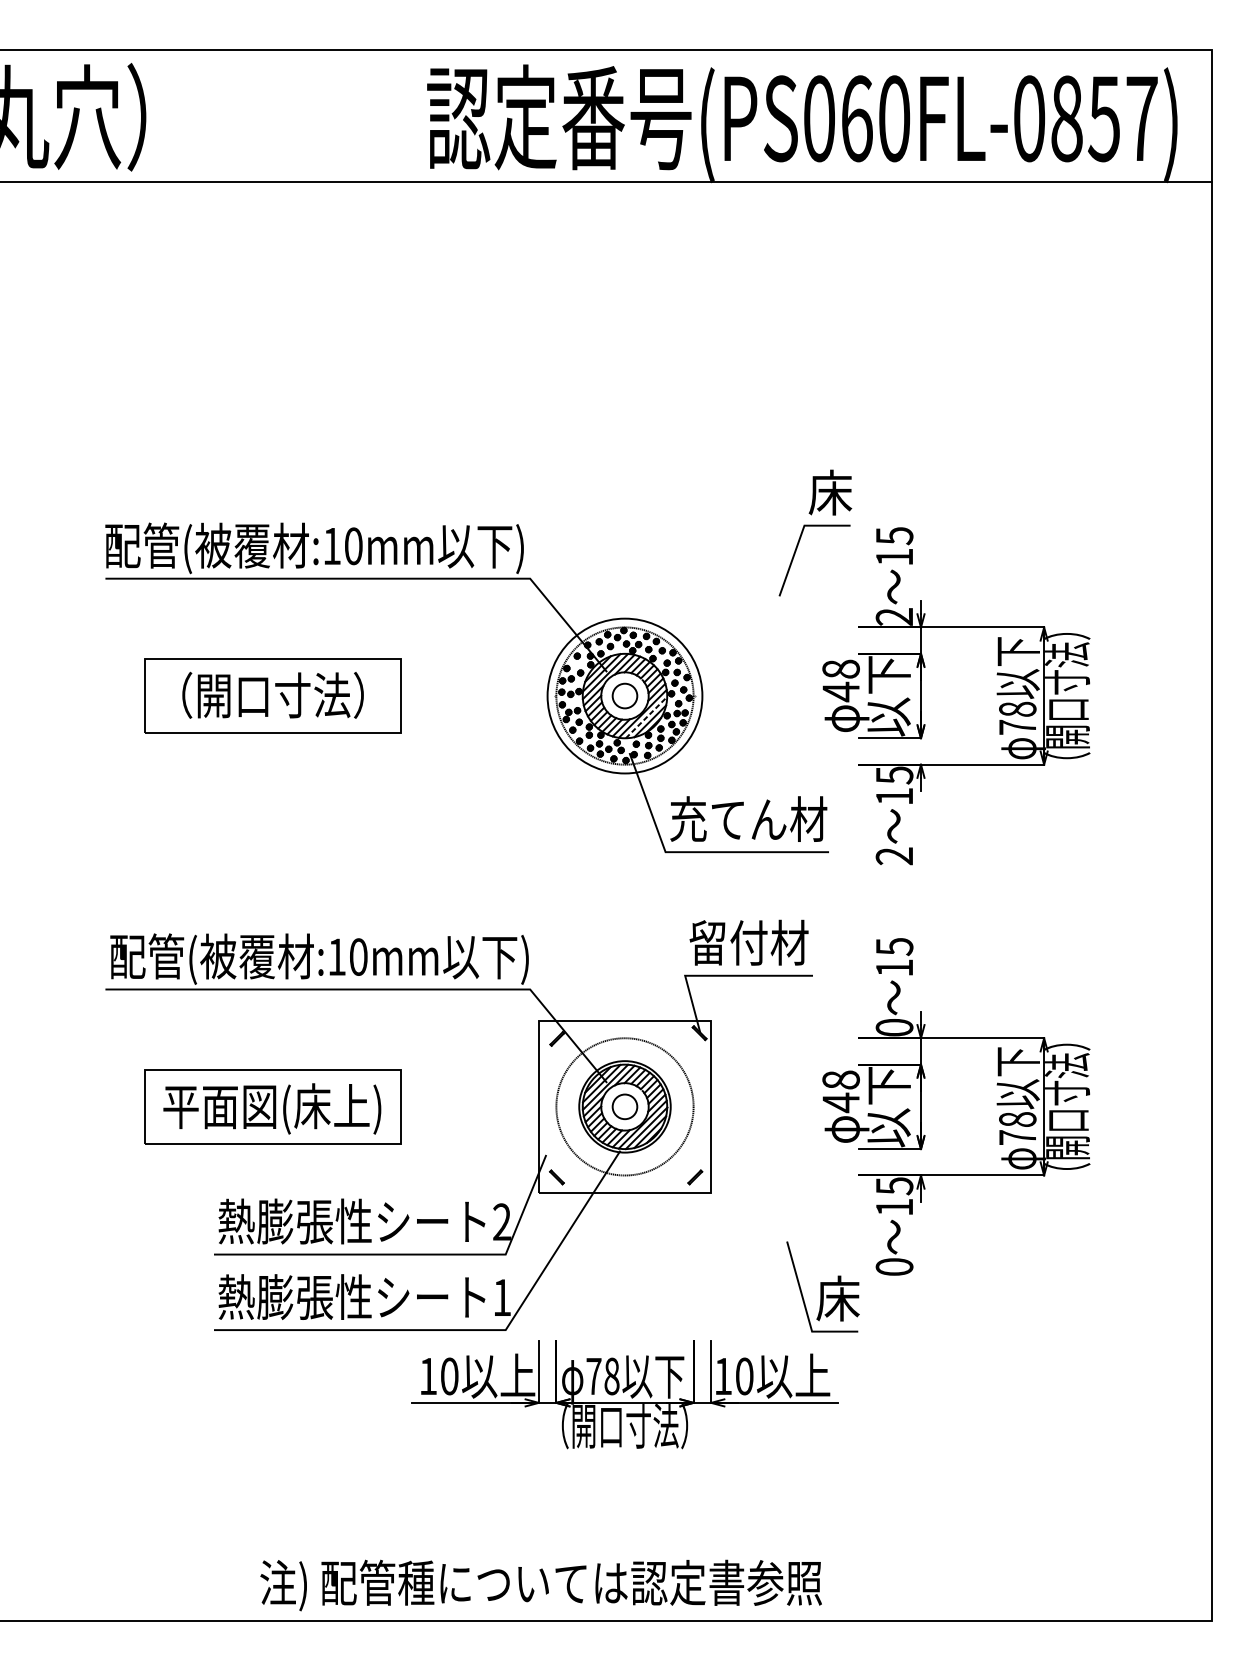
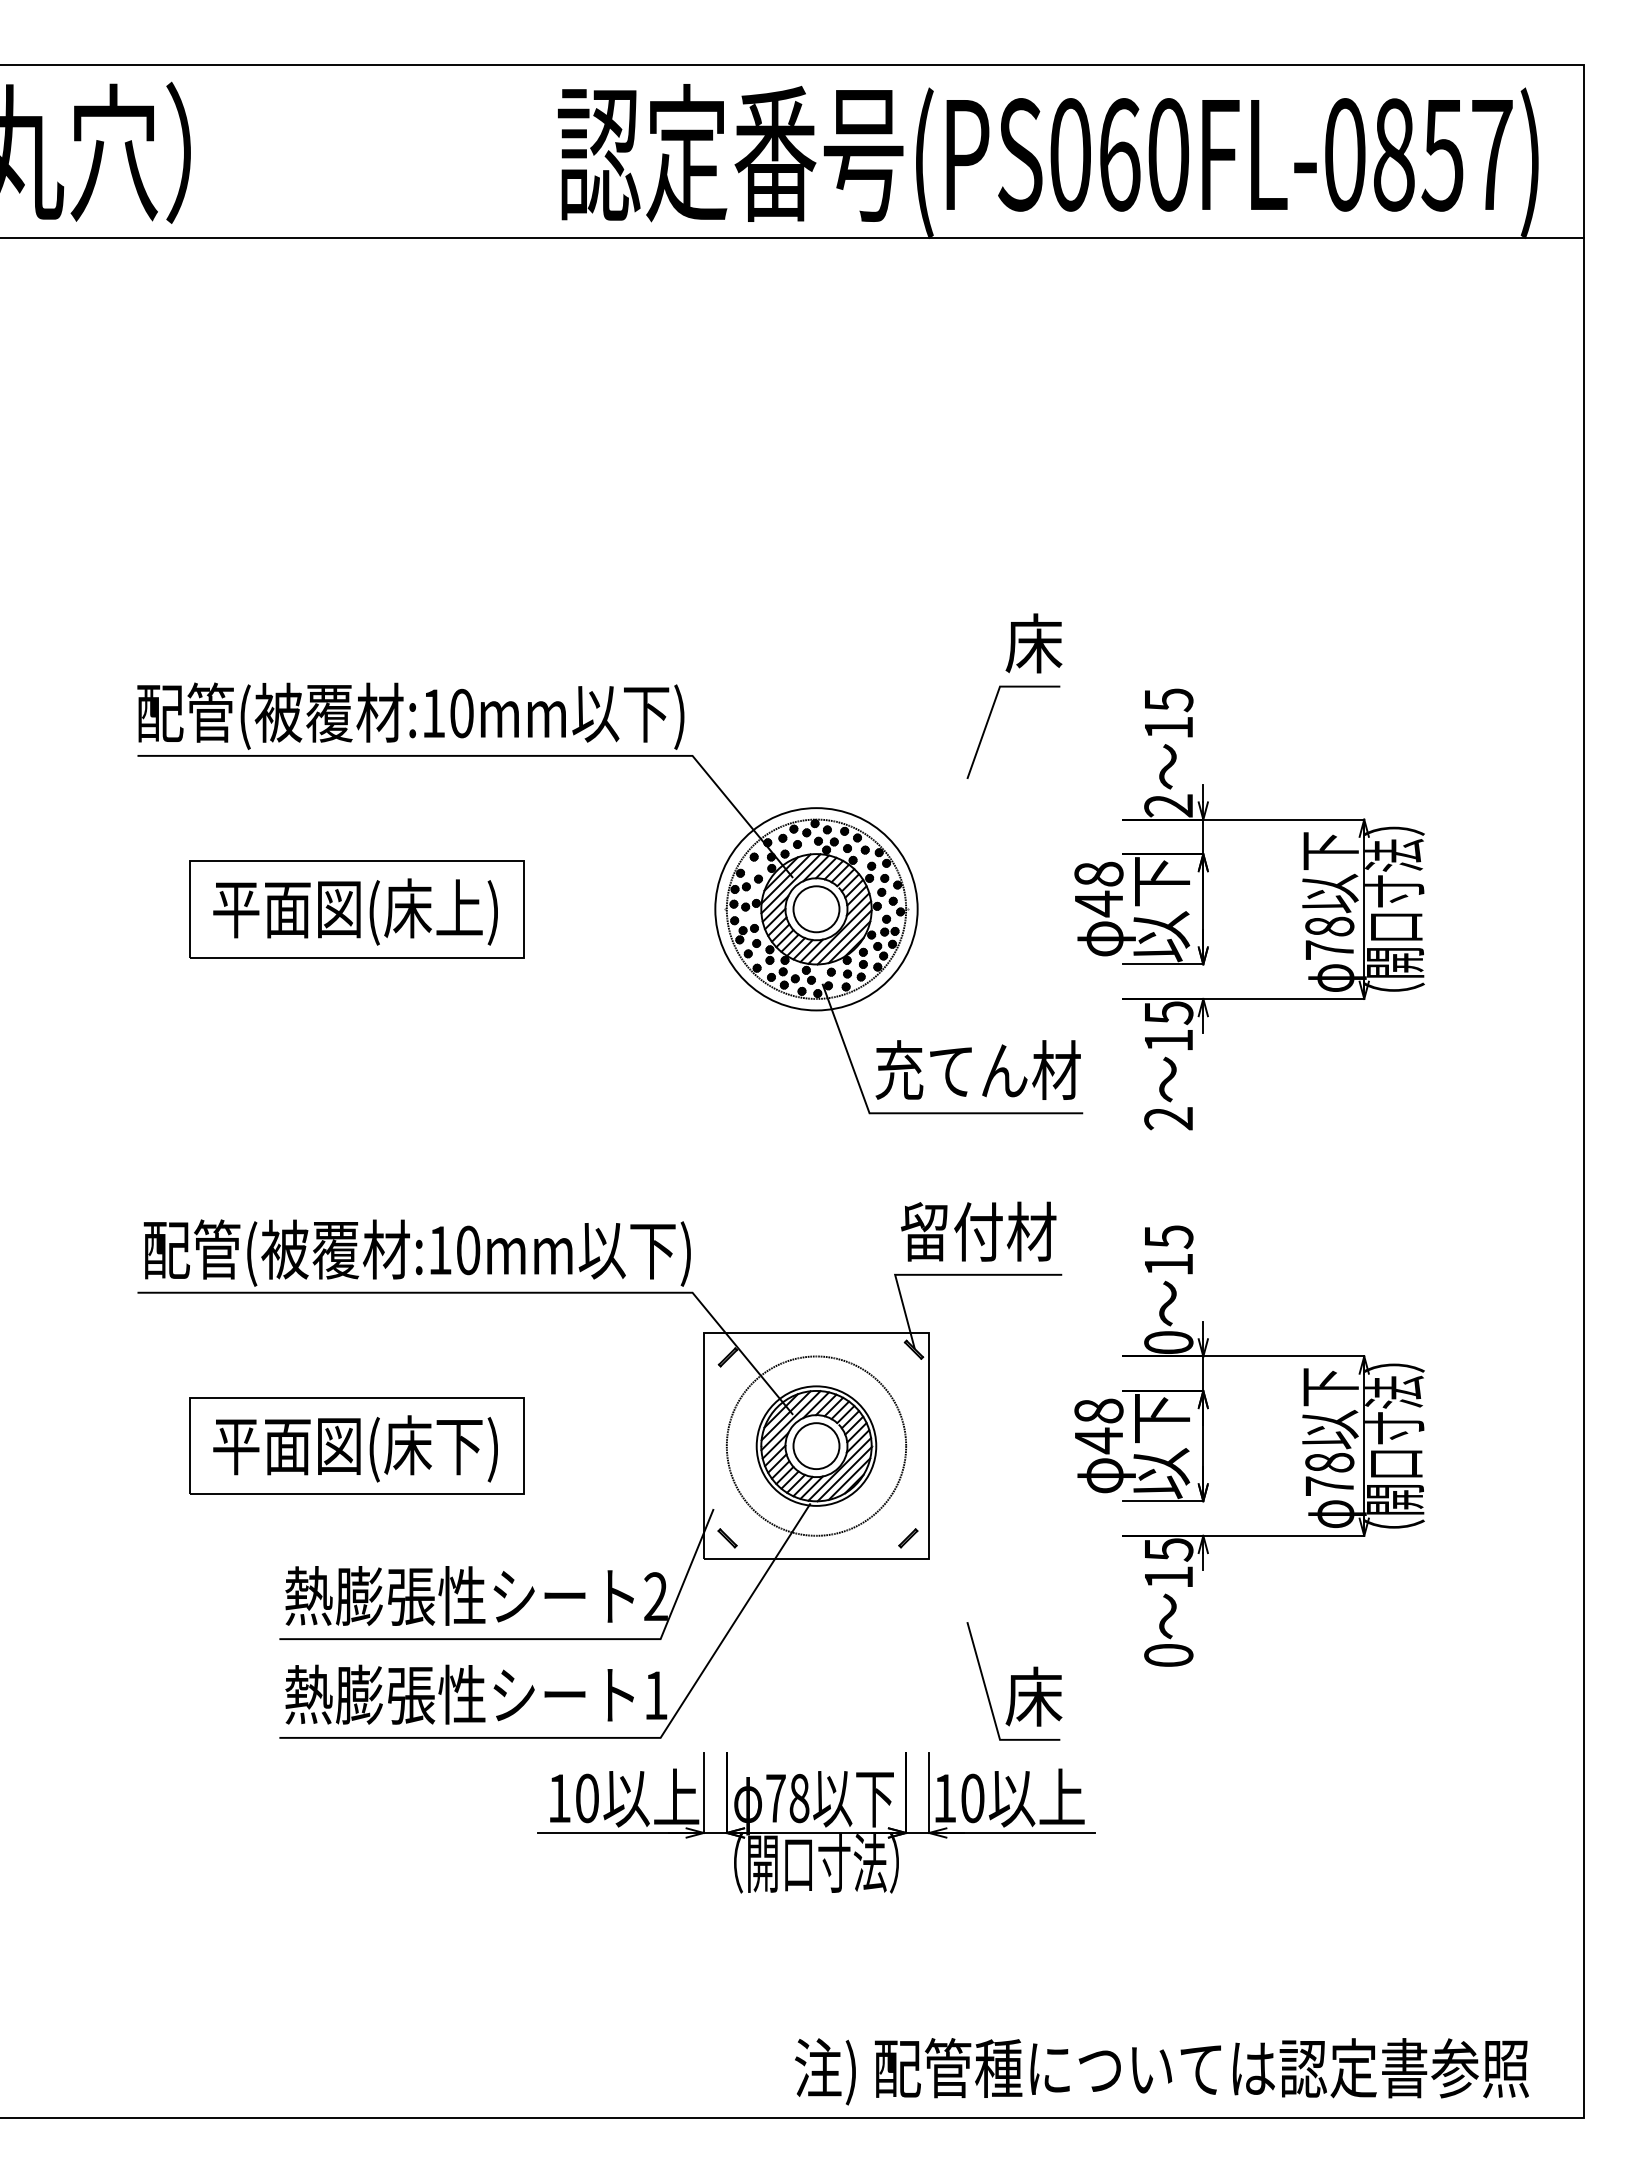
part: (815, 526) -> (1014, 687), moved
circle: (625, 696) -> (816, 909), size x1.43
text: (272, 697) -> (355, 911), （開口寸法） -> 平面図(床上)
line: (647, 717) -> (845, 937), dashed -> solid
text: (351, 1106) -> (459, 1445), 平面図(床上) -> 平面図(床下)
circle: (625, 1107) -> (816, 1446), size x1.43
part: (823, 1286) -> (1014, 1681), moved
text: (540, 1585) -> (1161, 2071), moved

